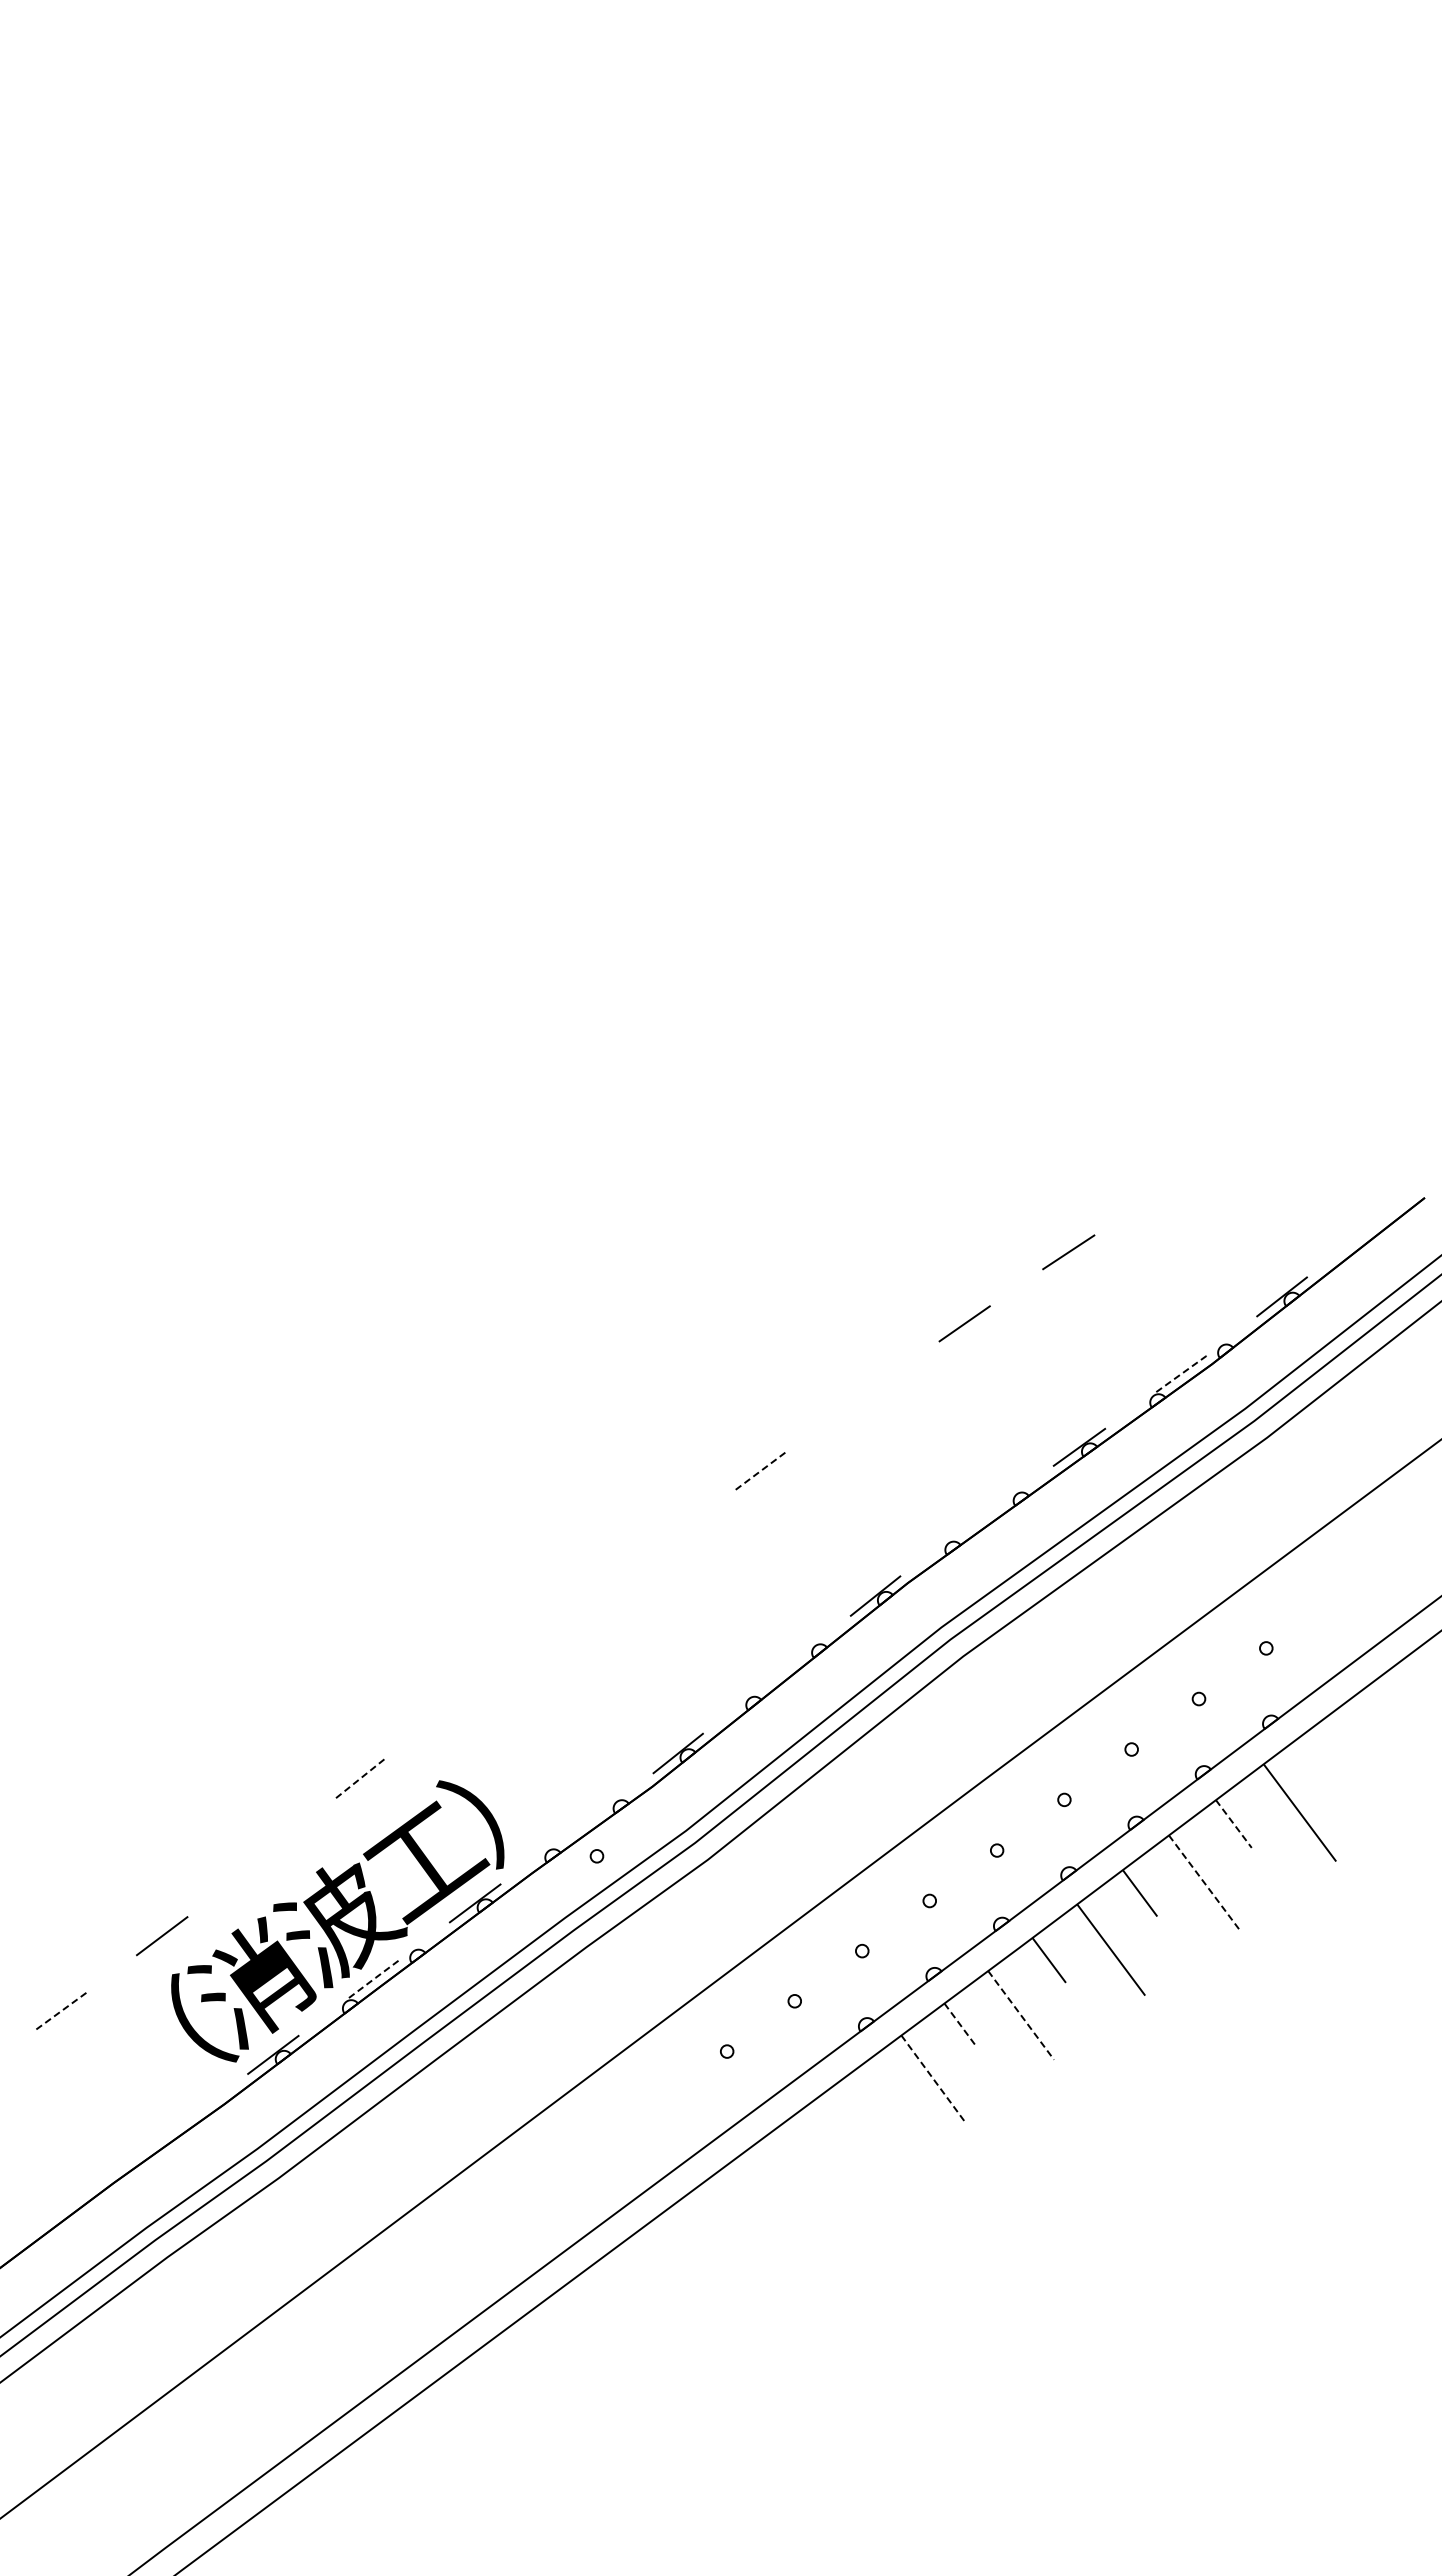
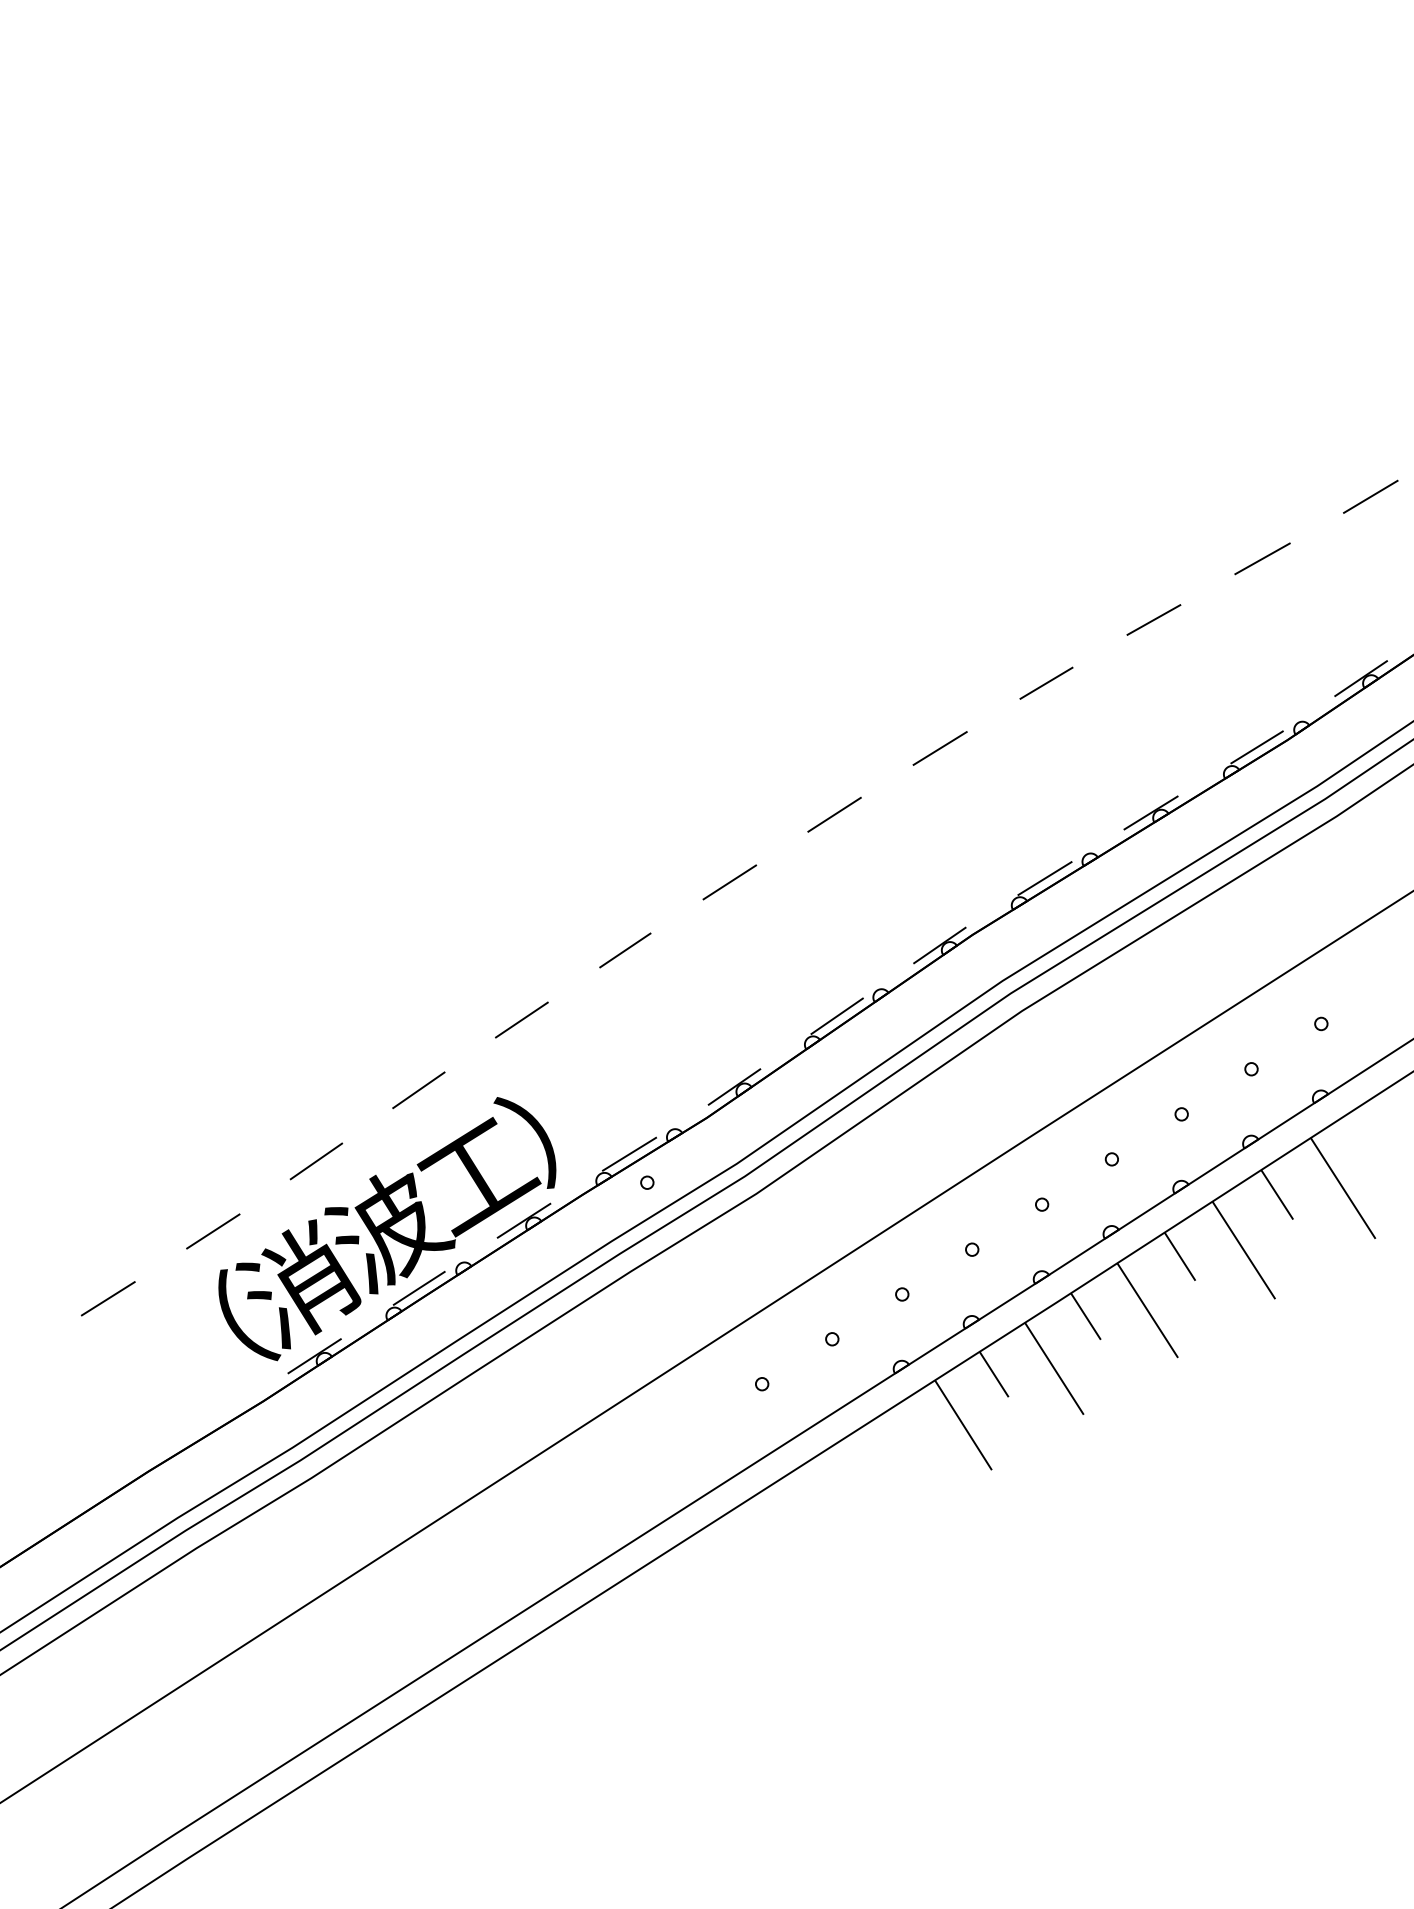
line: (1278, 1112) -> (1370, 496), added
line: (1173, 1182) -> (1261, 558), added
line: (1182, 1373) -> (1257, 747), dashed -> solid
line: (861, 1396) -> (939, 747), added
line: (760, 1471) -> (835, 814), dashed -> solid
line: (976, 1520) -> (1044, 877), added
line: (658, 1547) -> (729, 882), added
line: (558, 1623) -> (625, 950), added
line: (776, 1674) -> (836, 1015), added
line: (458, 1700) -> (521, 1019), added
line: (359, 1779) -> (418, 1090), dashed -> solid
line: (1233, 1824) -> (1276, 1195), dashed -> solid
line: (576, 1828) -> (629, 1153), added
line: (260, 1857) -> (315, 1160), added
line: (1204, 1882) -> (1244, 1250), dashed -> solid
line: (374, 1978) -> (419, 1287), dashed -> solid
line: (60, 2011) -> (107, 1298), dashed -> solid
line: (1021, 2015) -> (1054, 1368), dashed -> solid
line: (961, 2025) -> (994, 1374), dashed -> solid
line: (933, 2078) -> (963, 1424), dashed -> solid

